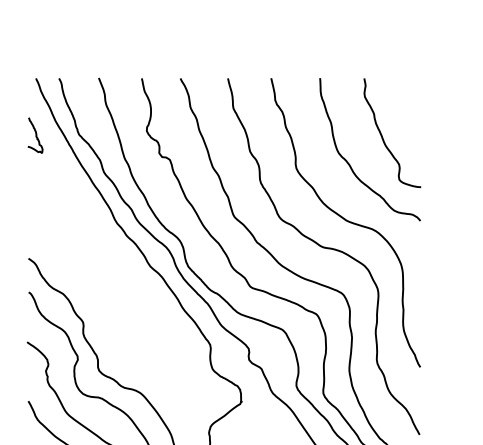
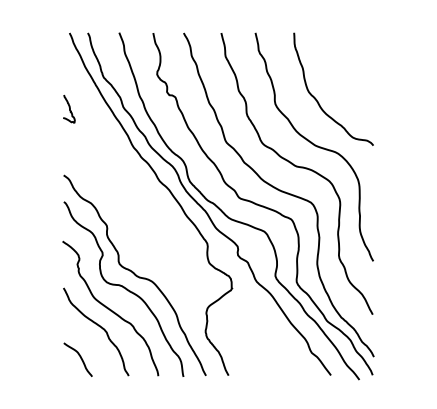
curve: (35, 134) -> (69, 108), moved
curve: (383, 137) -> (344, 79), removed

